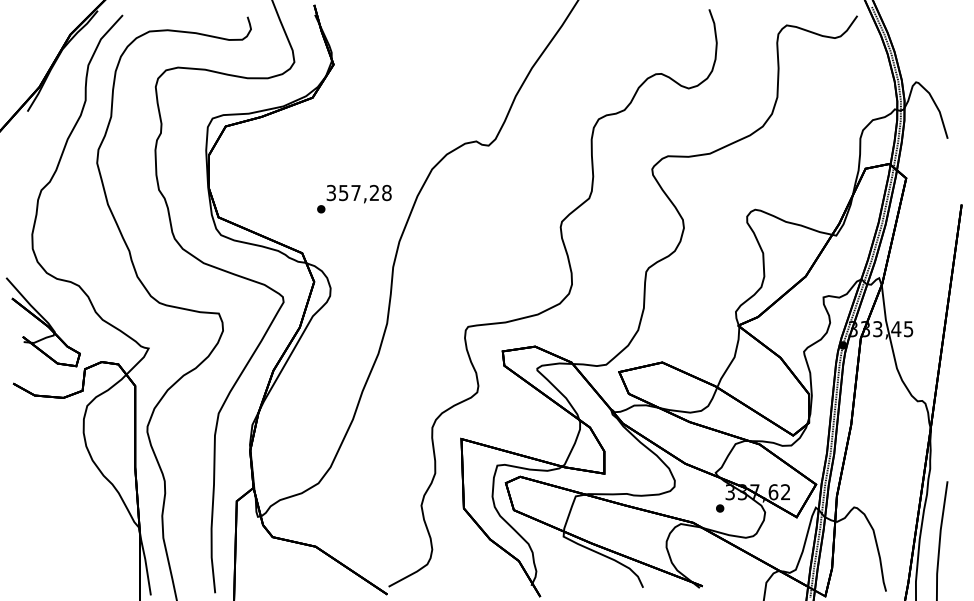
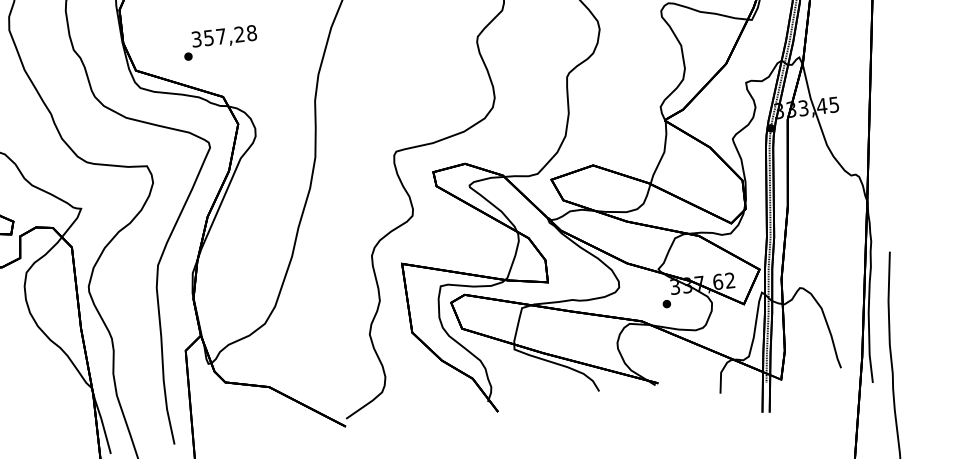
text: (354, 199) -> (220, 43), moved

